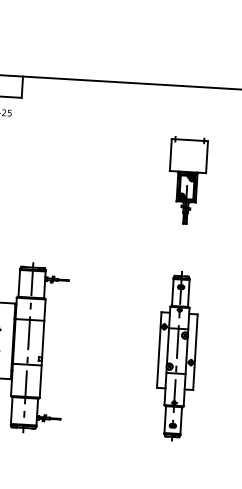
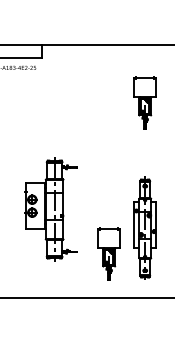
part: (175, 354) -> (144, 227), moved
part: (112, 425) -> (108, 253), added

